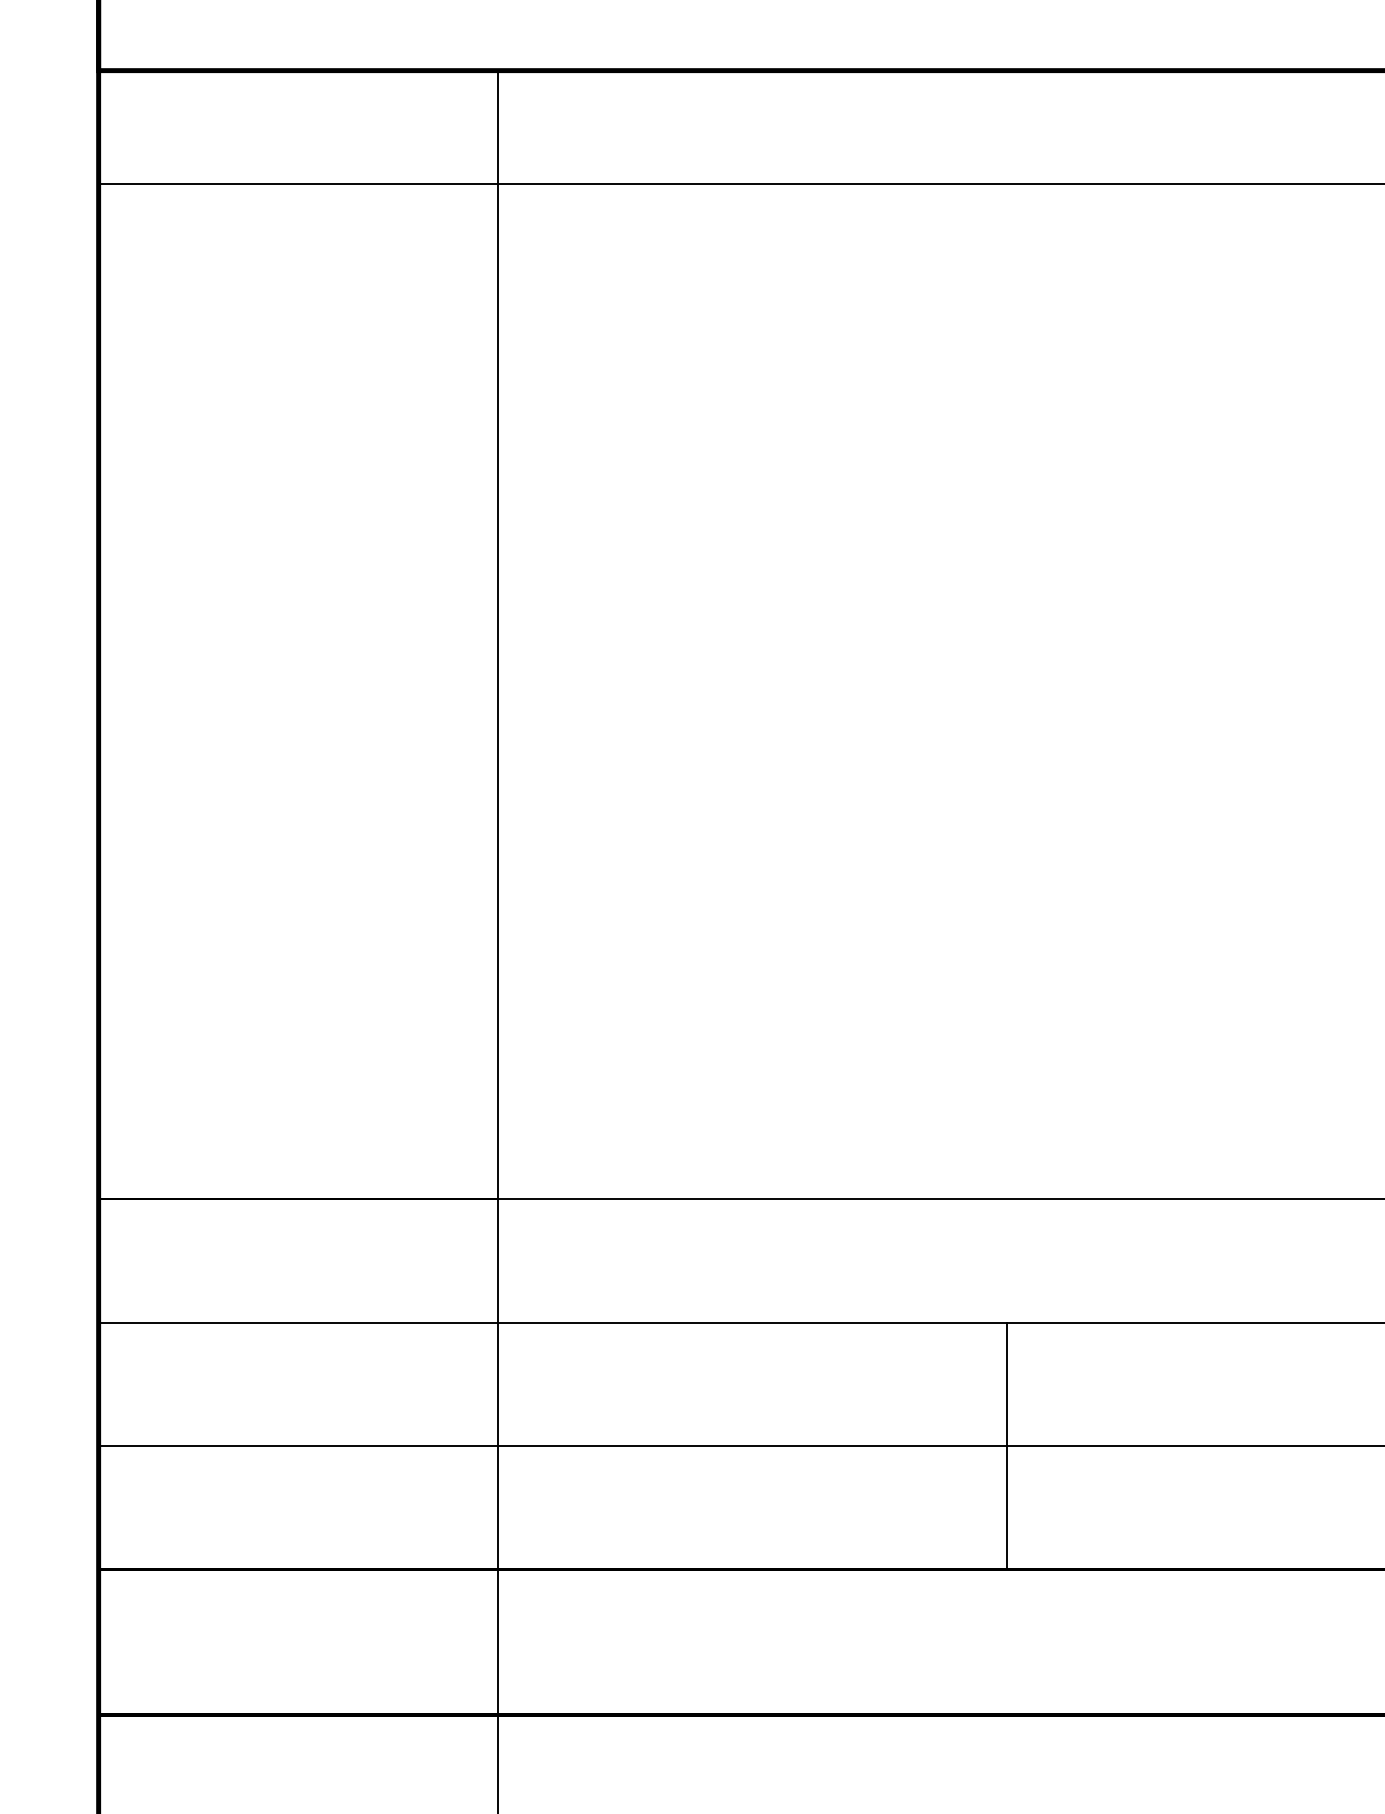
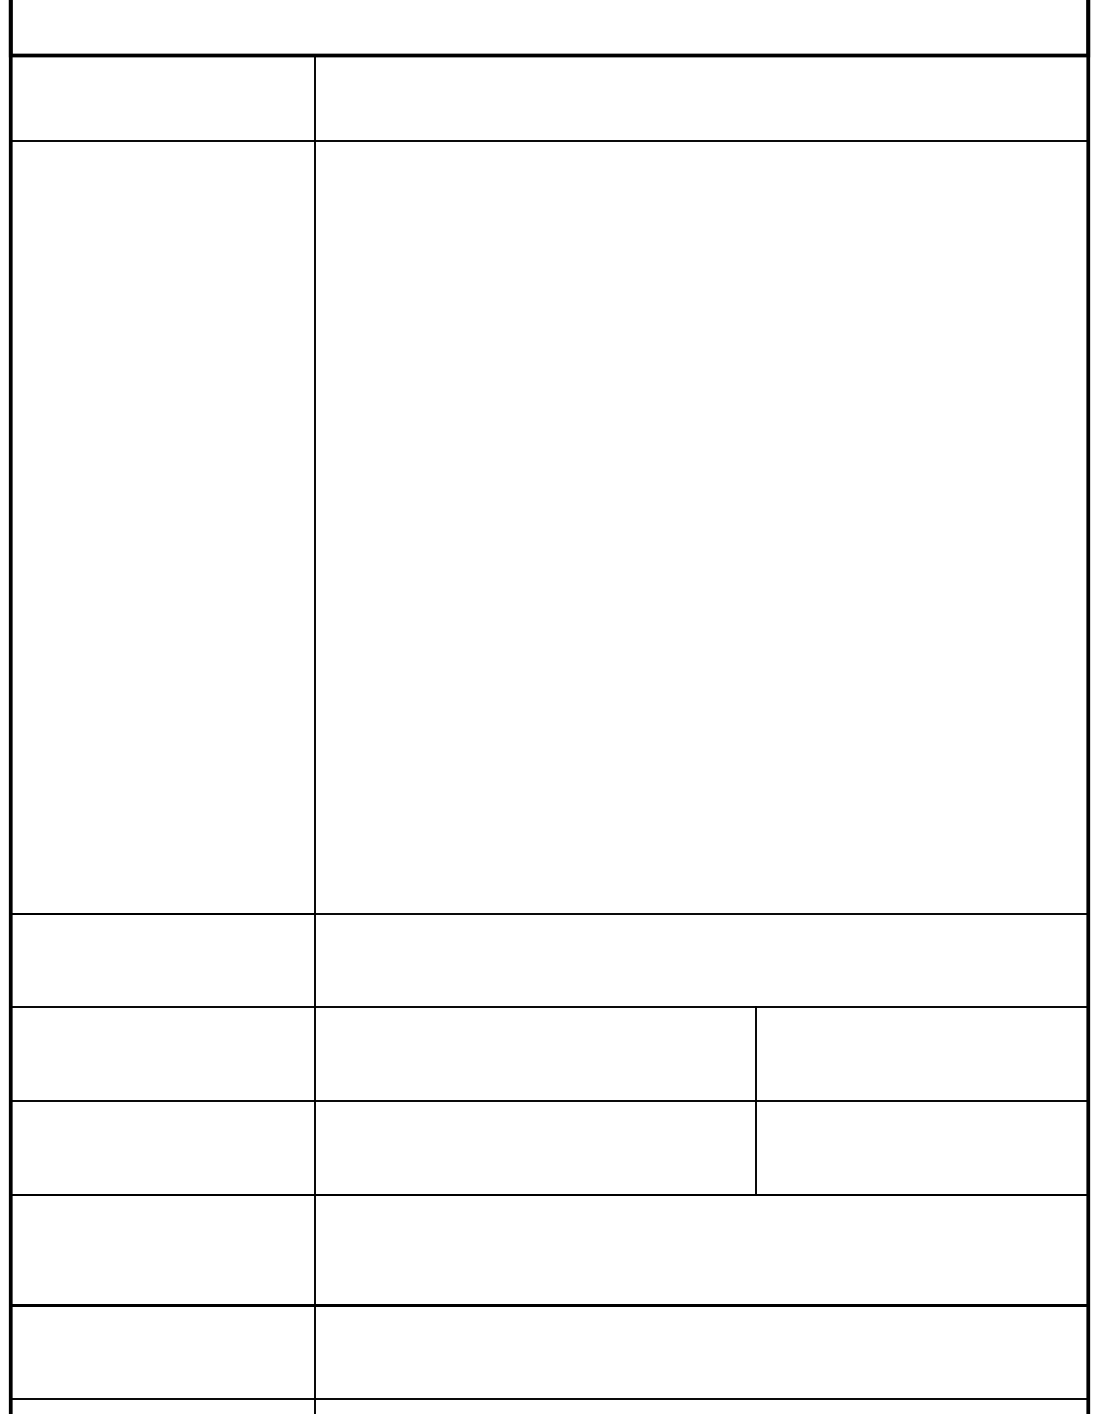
line: (1007, 1445) -> (756, 1100), moved

